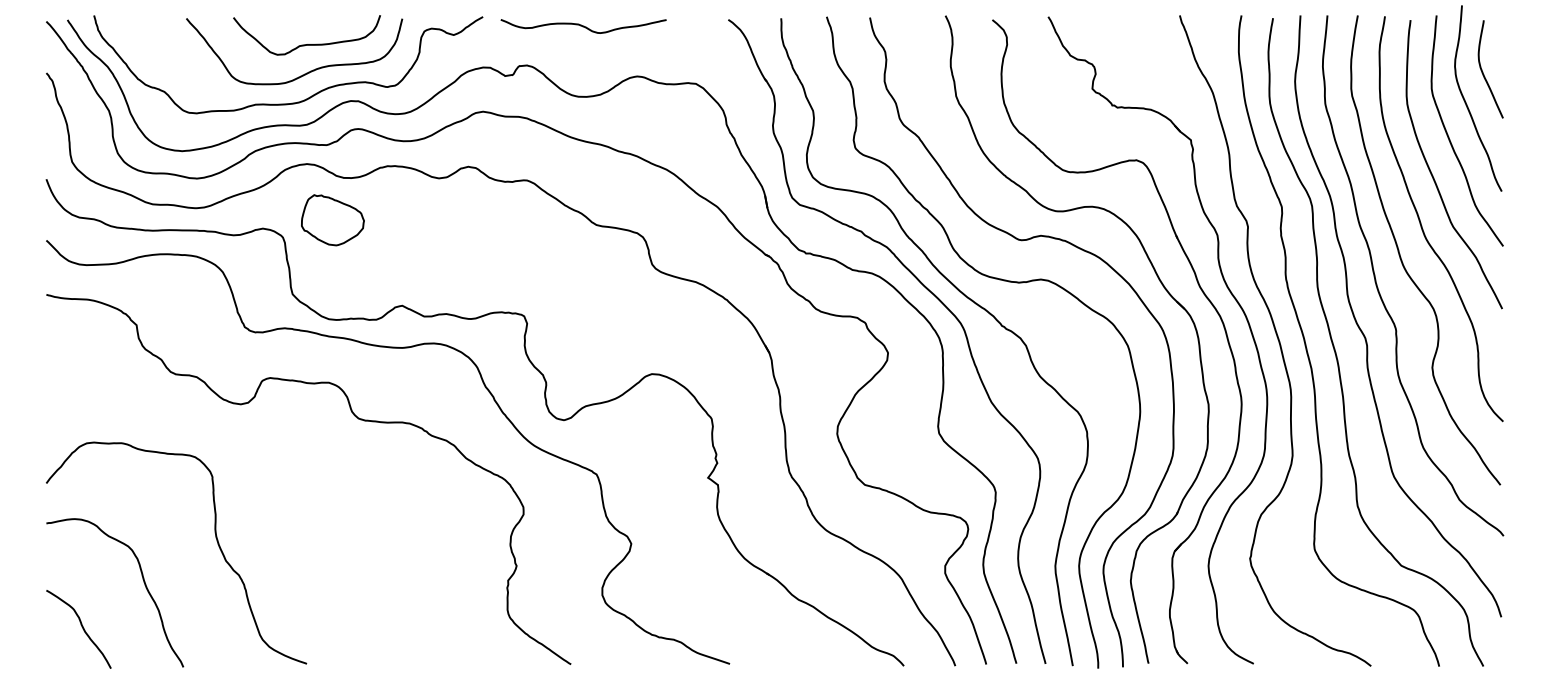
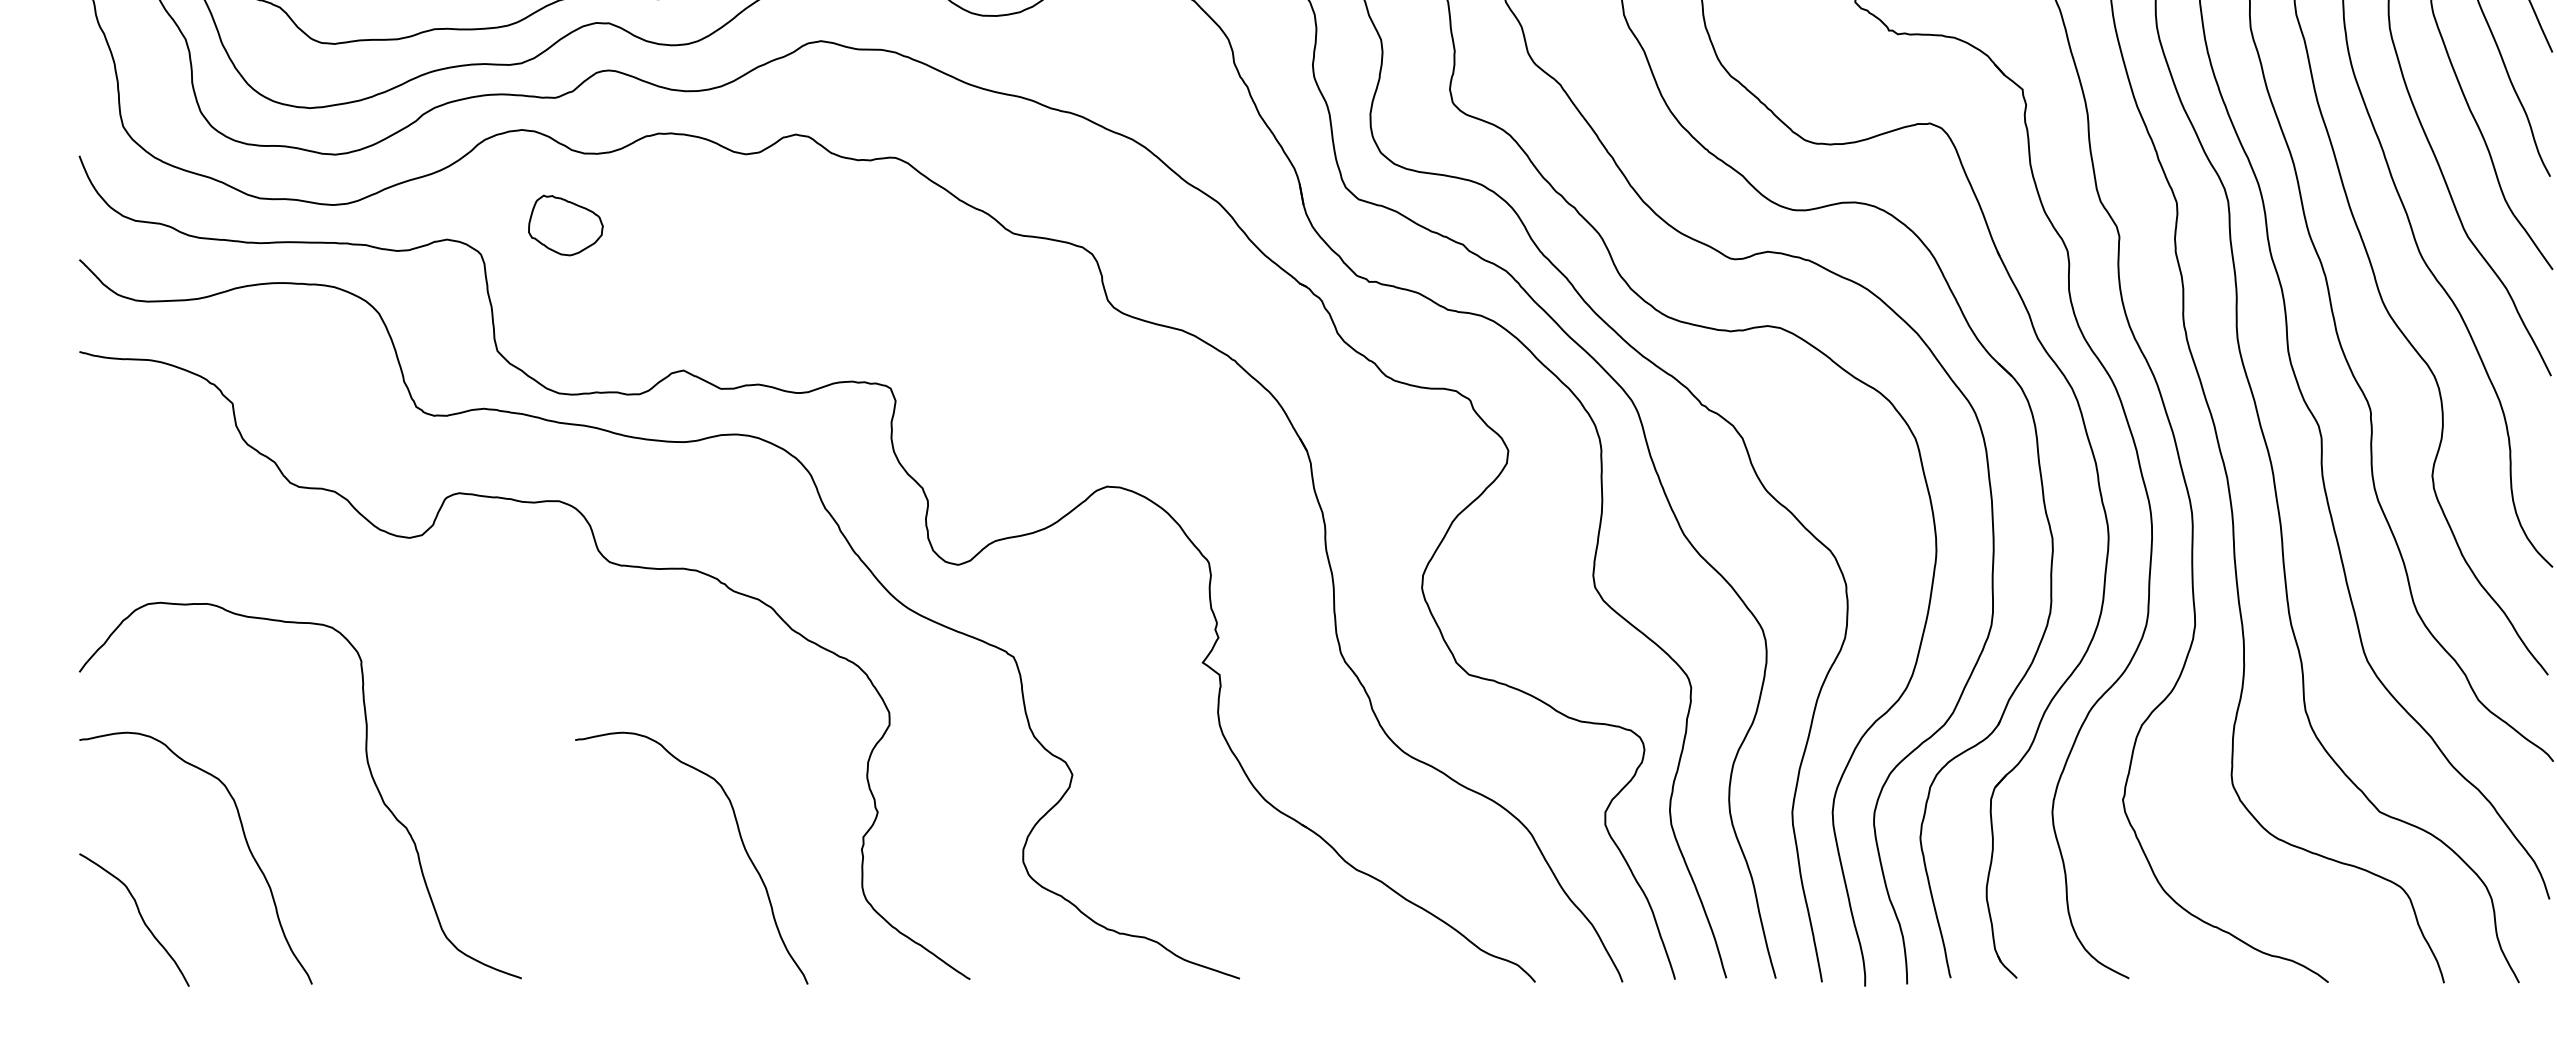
part: (332, 220) -> (565, 225), size x0.7
curve: (435, 582) -> (740, 840), added

